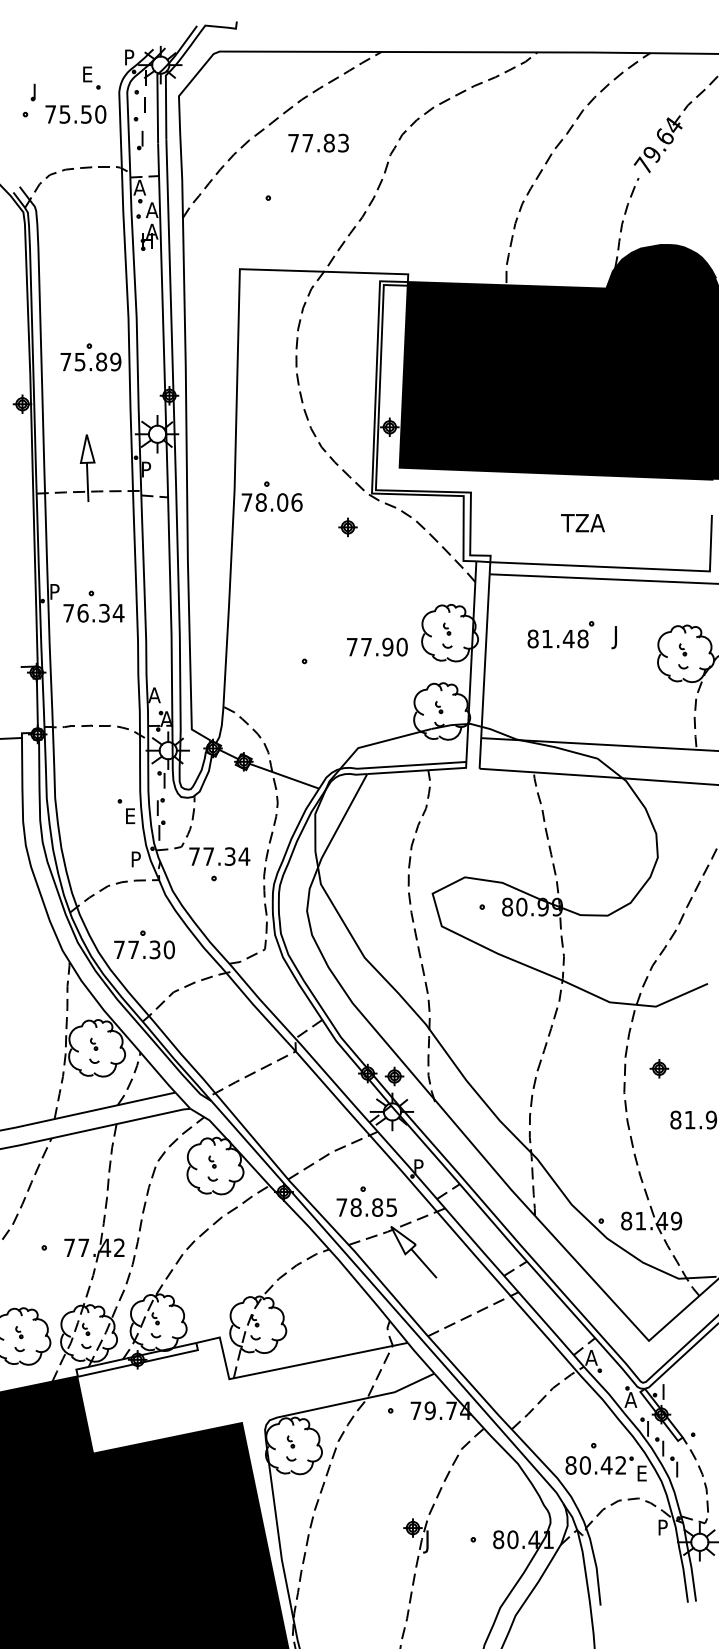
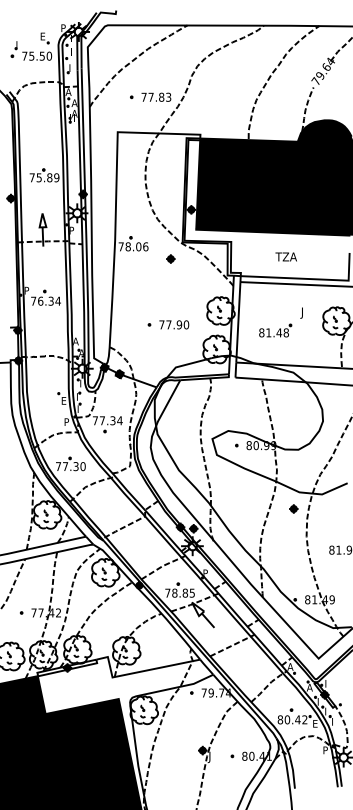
text: (318, 141) -> (156, 96), moved
part: (561, 634) -> (275, 330), moved
text: (377, 646) -> (174, 324), moved
part: (658, 1067) -> (293, 508), moved

